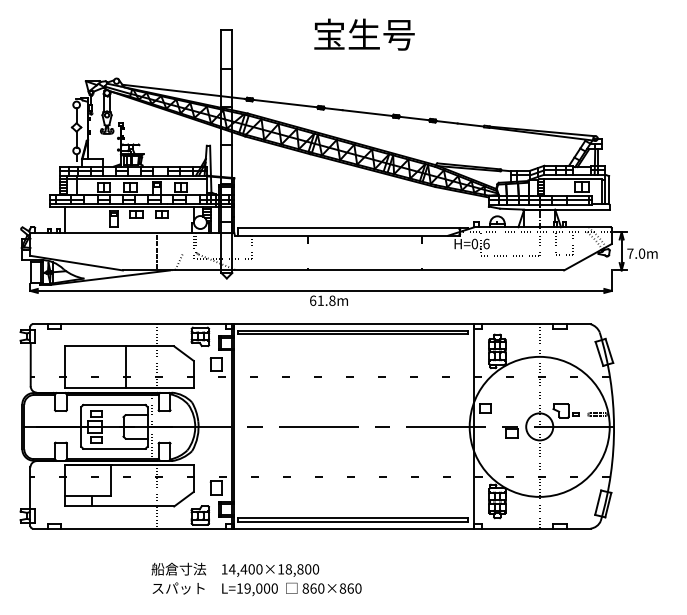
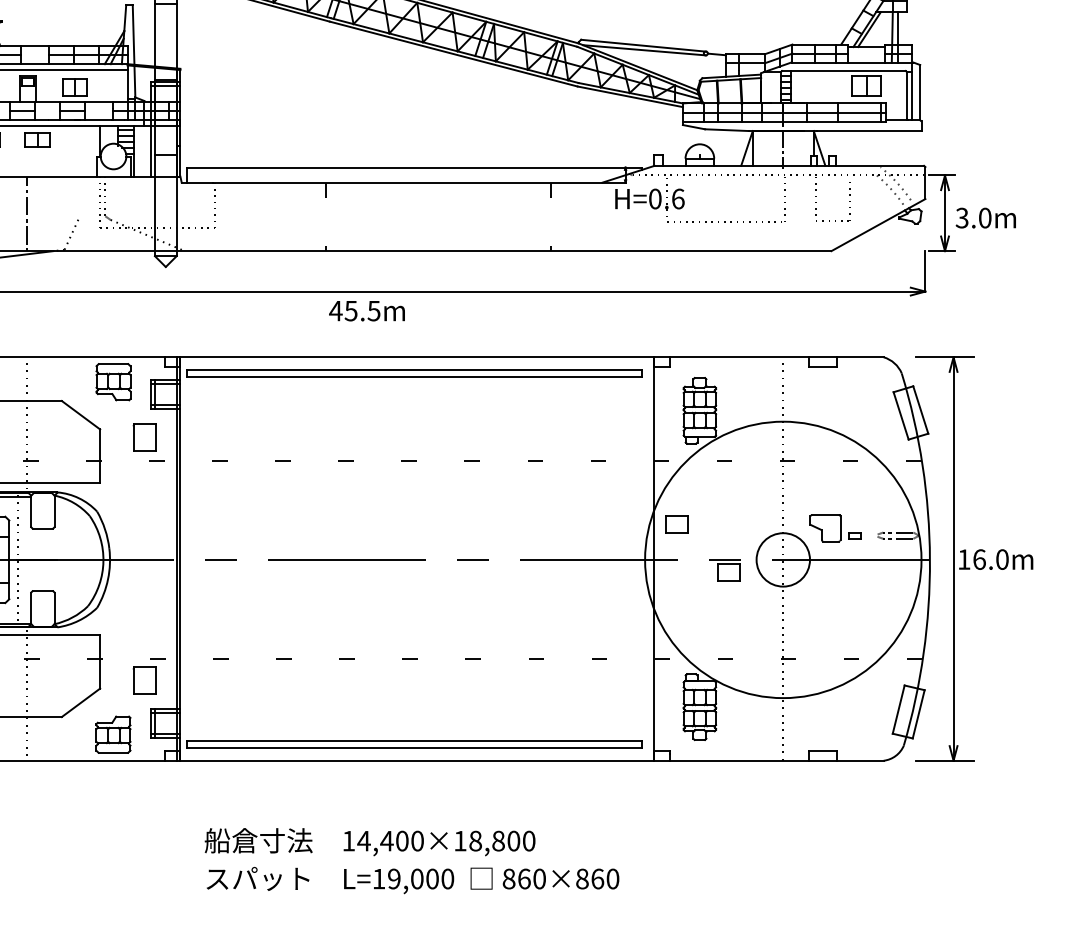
text: (630, 253) -> (962, 217), 7.0m -> 3.0m
text: (322, 300) -> (354, 310), 61.8m -> 45.5m
part: (636, 426) -> (974, 559), added
text: (256, 579) -> (411, 861), moved

